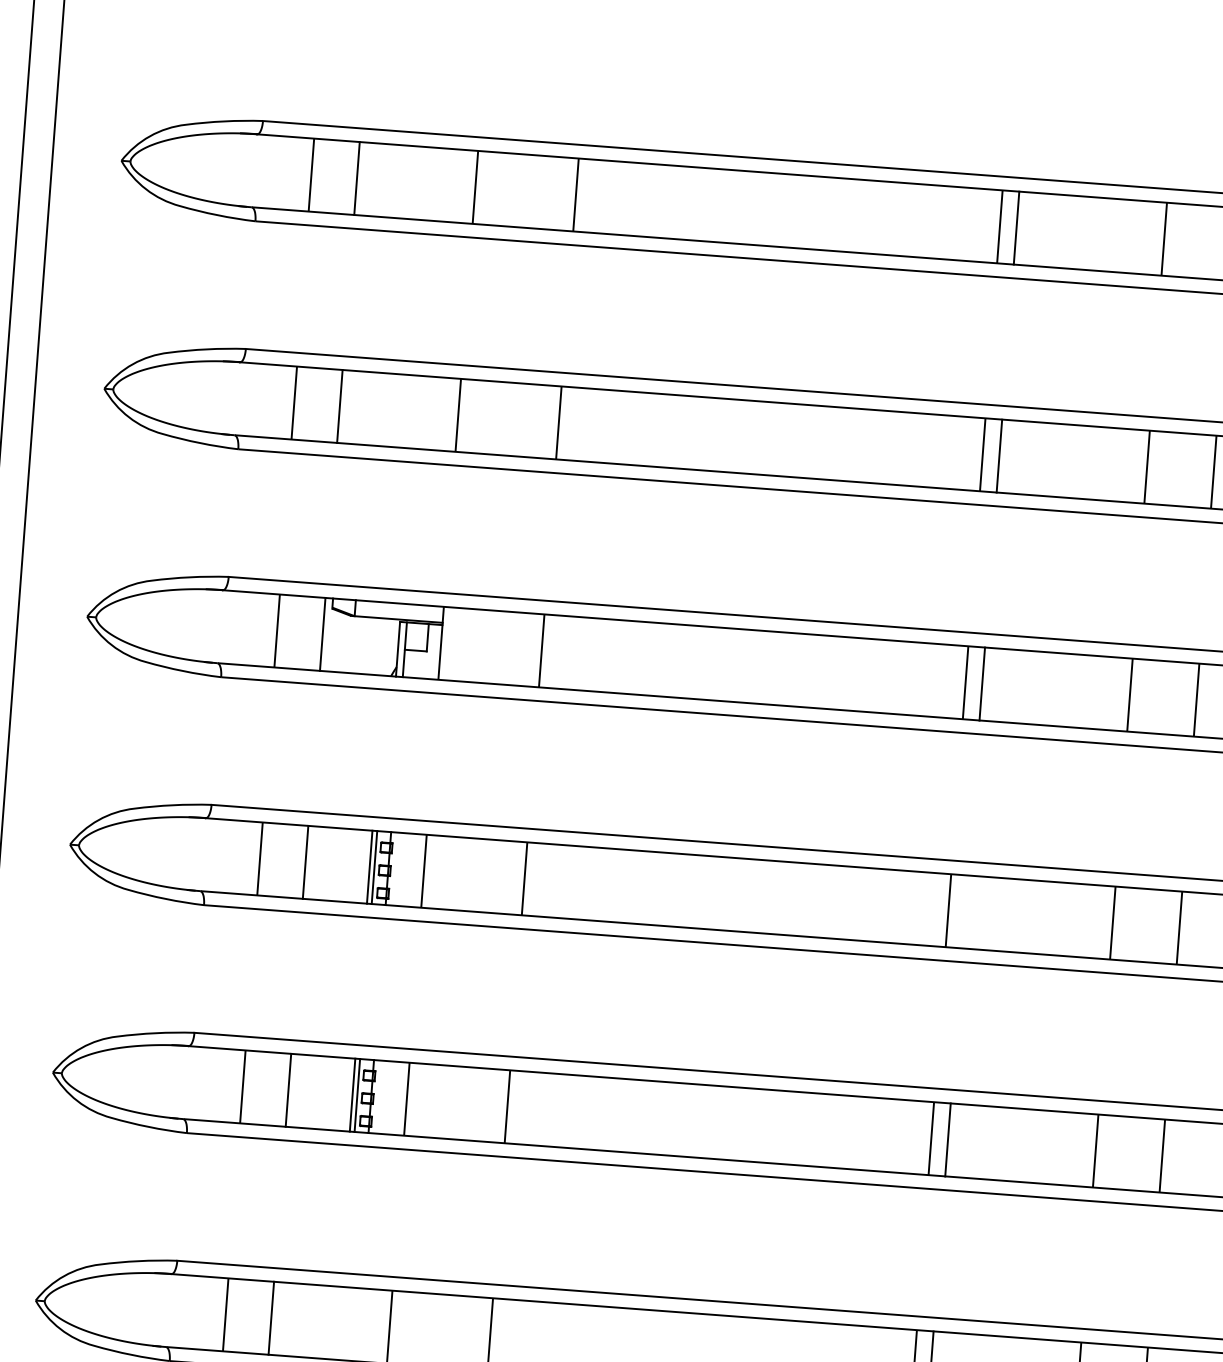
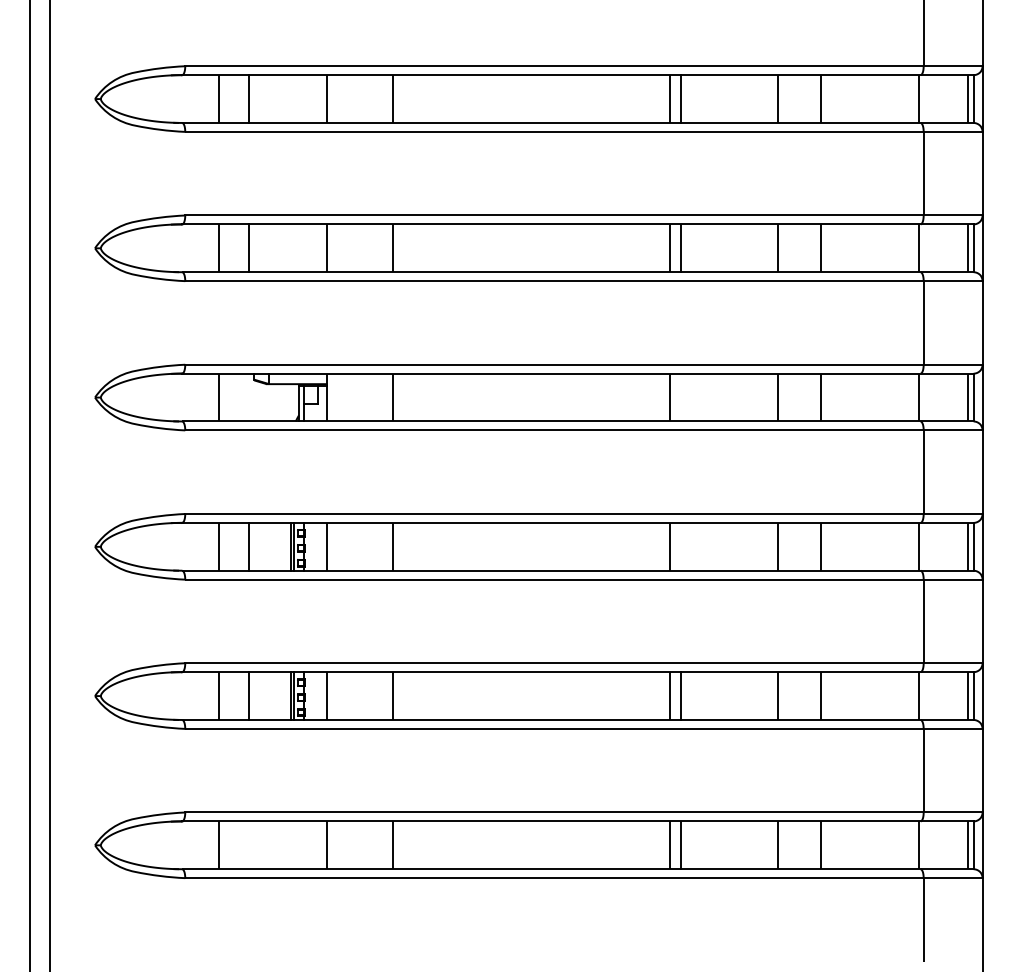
line: (323, 634) -> (249, 397), removed
line: (982, 683) -> (681, 397), removed
line: (271, 1318) -> (249, 845), removed

